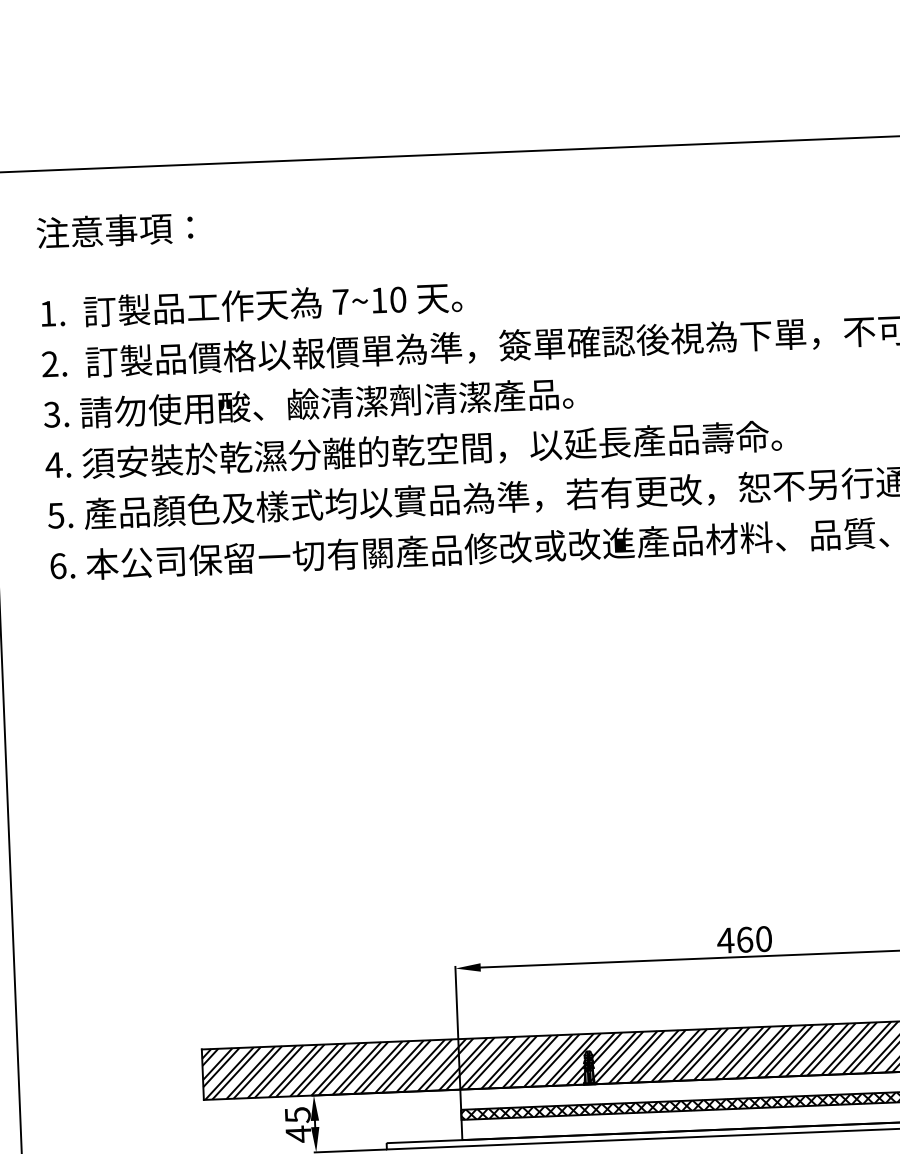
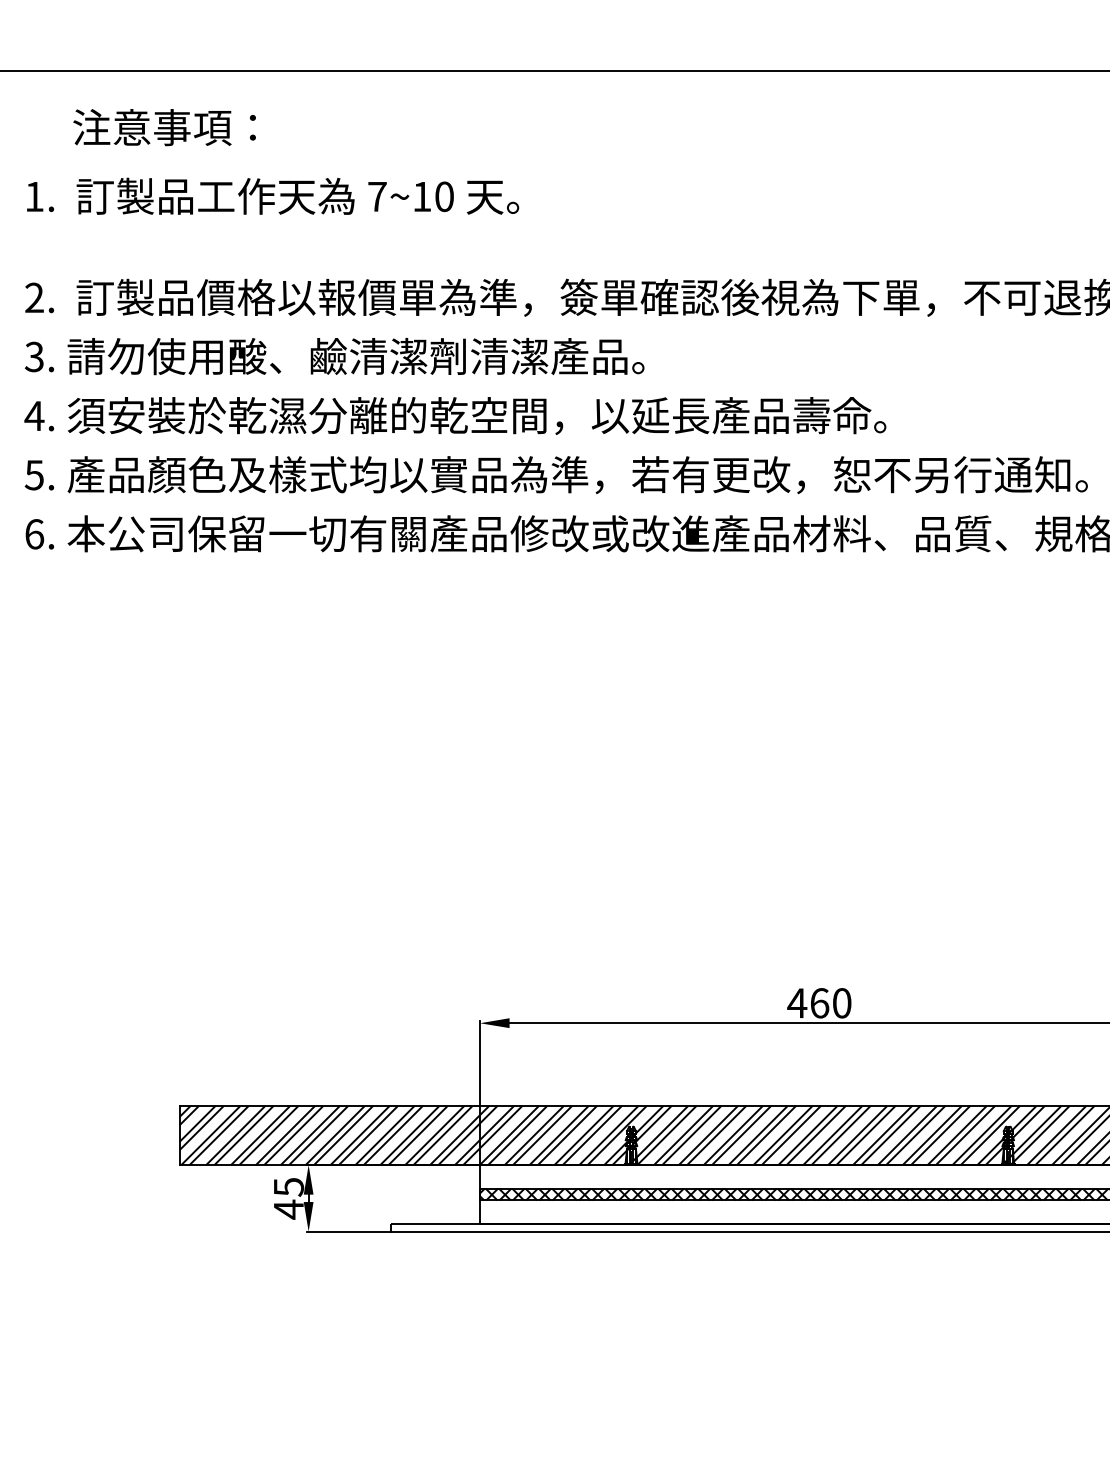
text: (114, 230) -> (164, 127), moved
text: (252, 304) -> (273, 195), moved

